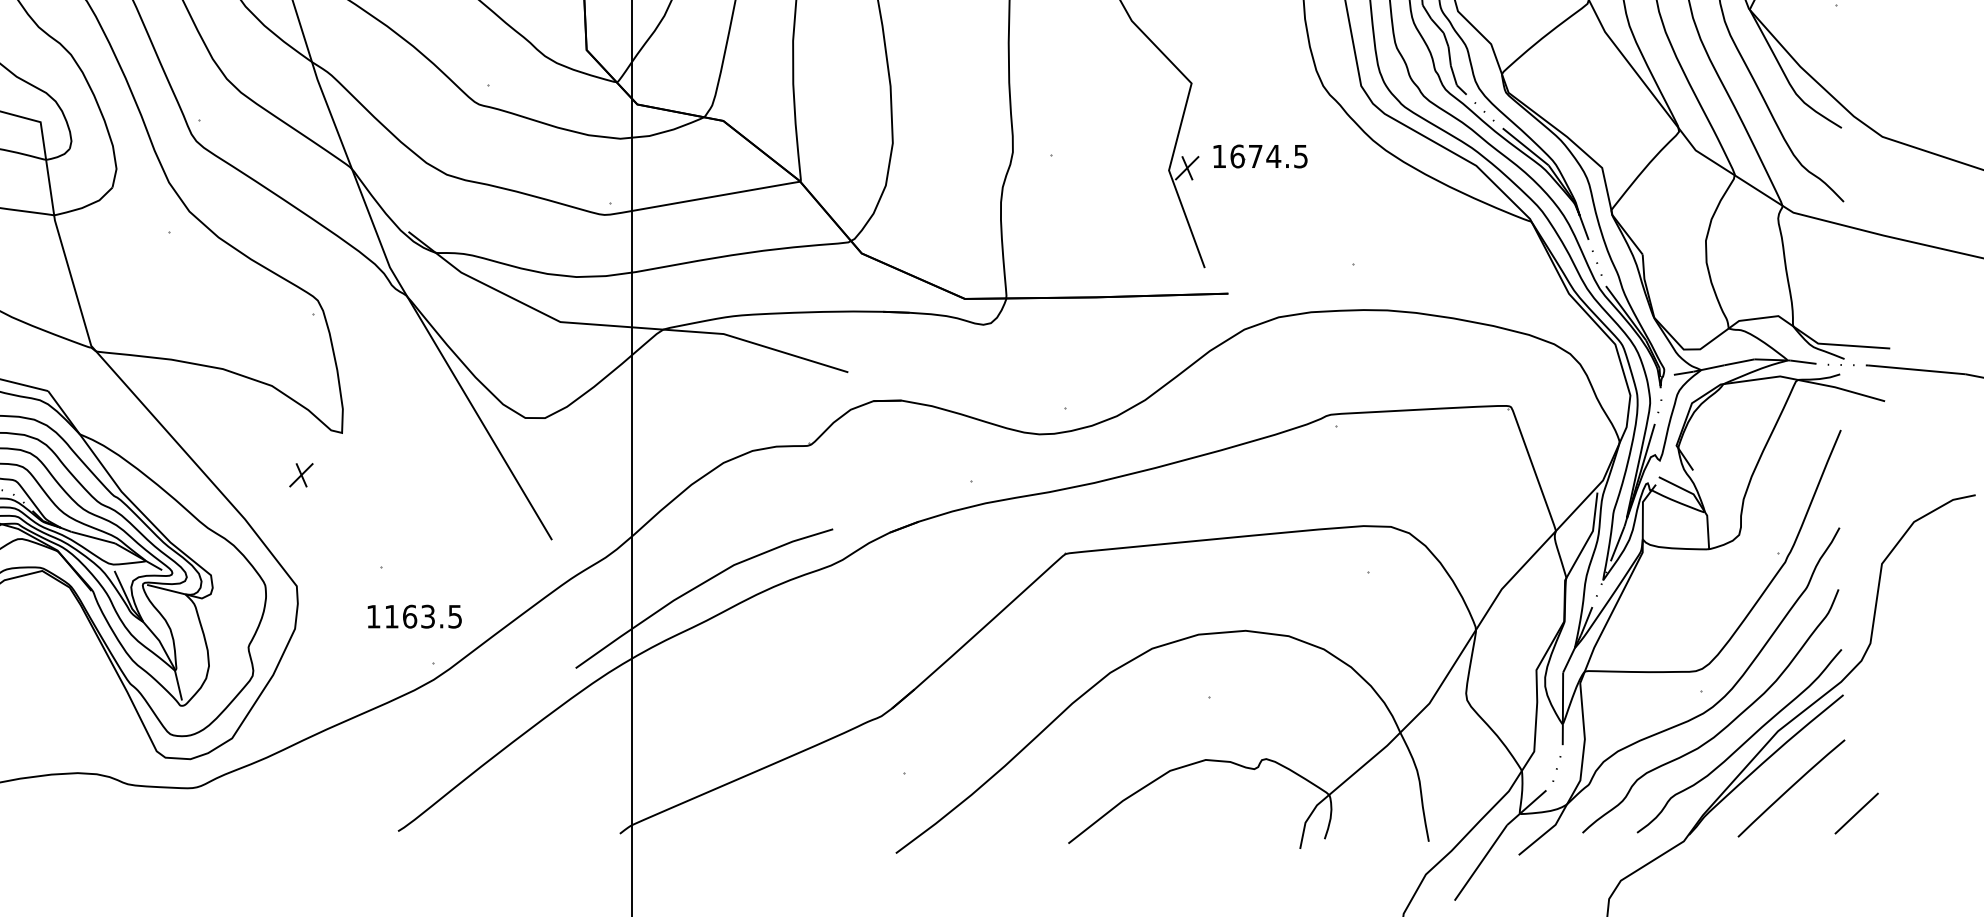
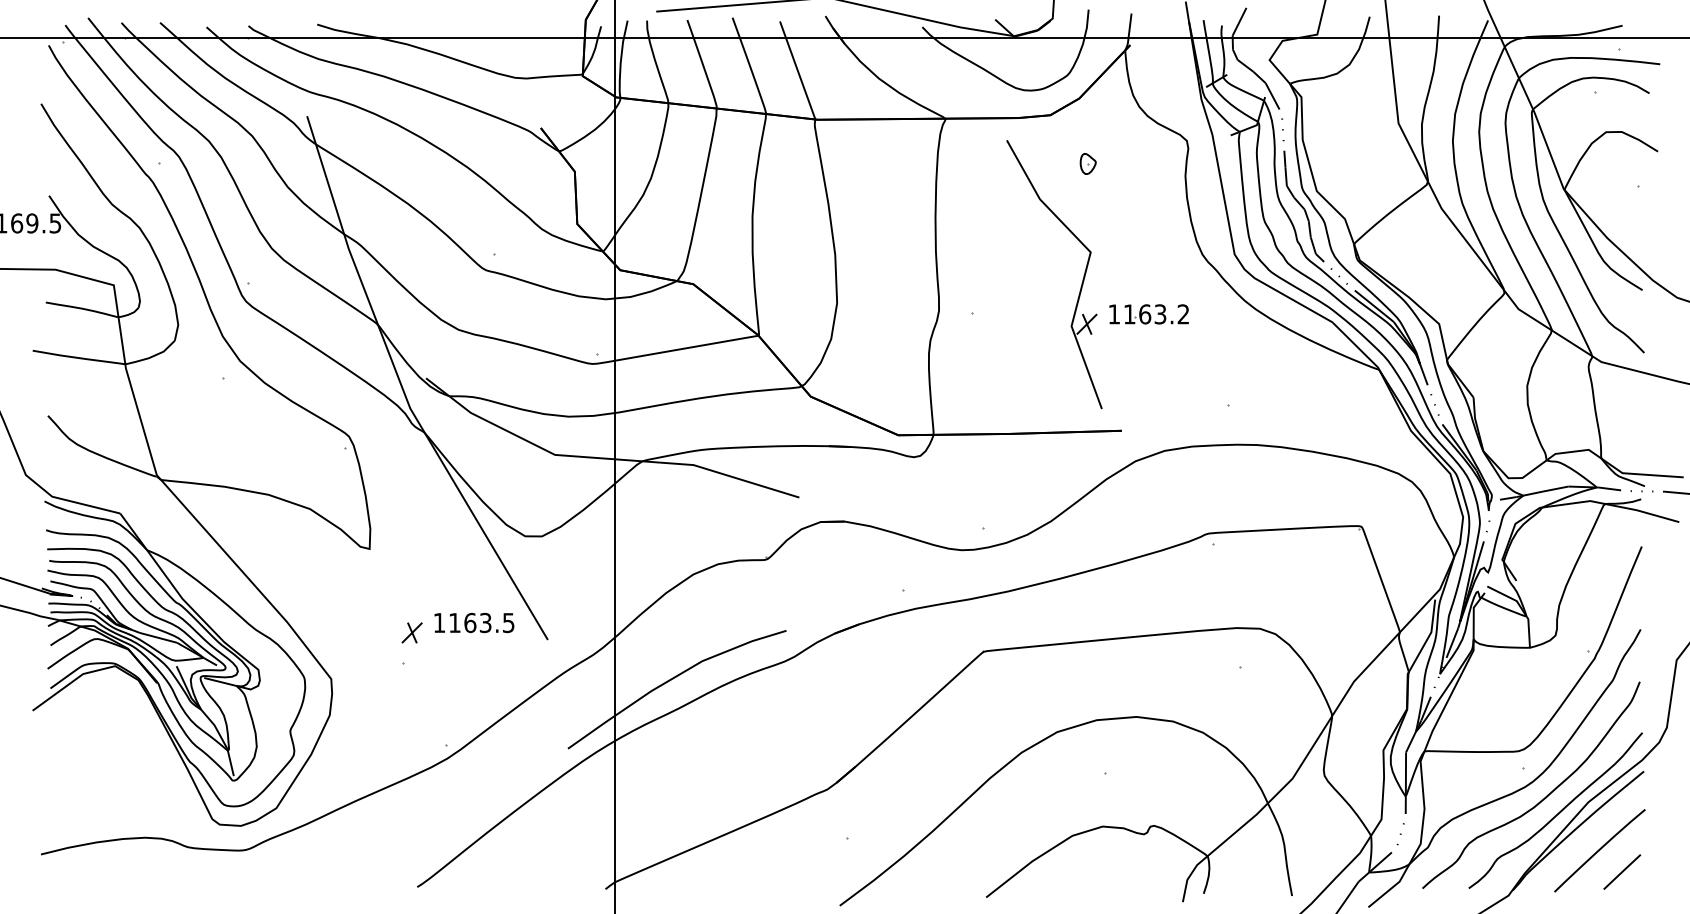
text: (1269, 156) -> (1156, 314), 1674.5 -> 1163.2
part: (300, 474) -> (411, 632), moved
text: (414, 616) -> (474, 622), moved
line: (1857, 812) -> (1622, 871), moved

